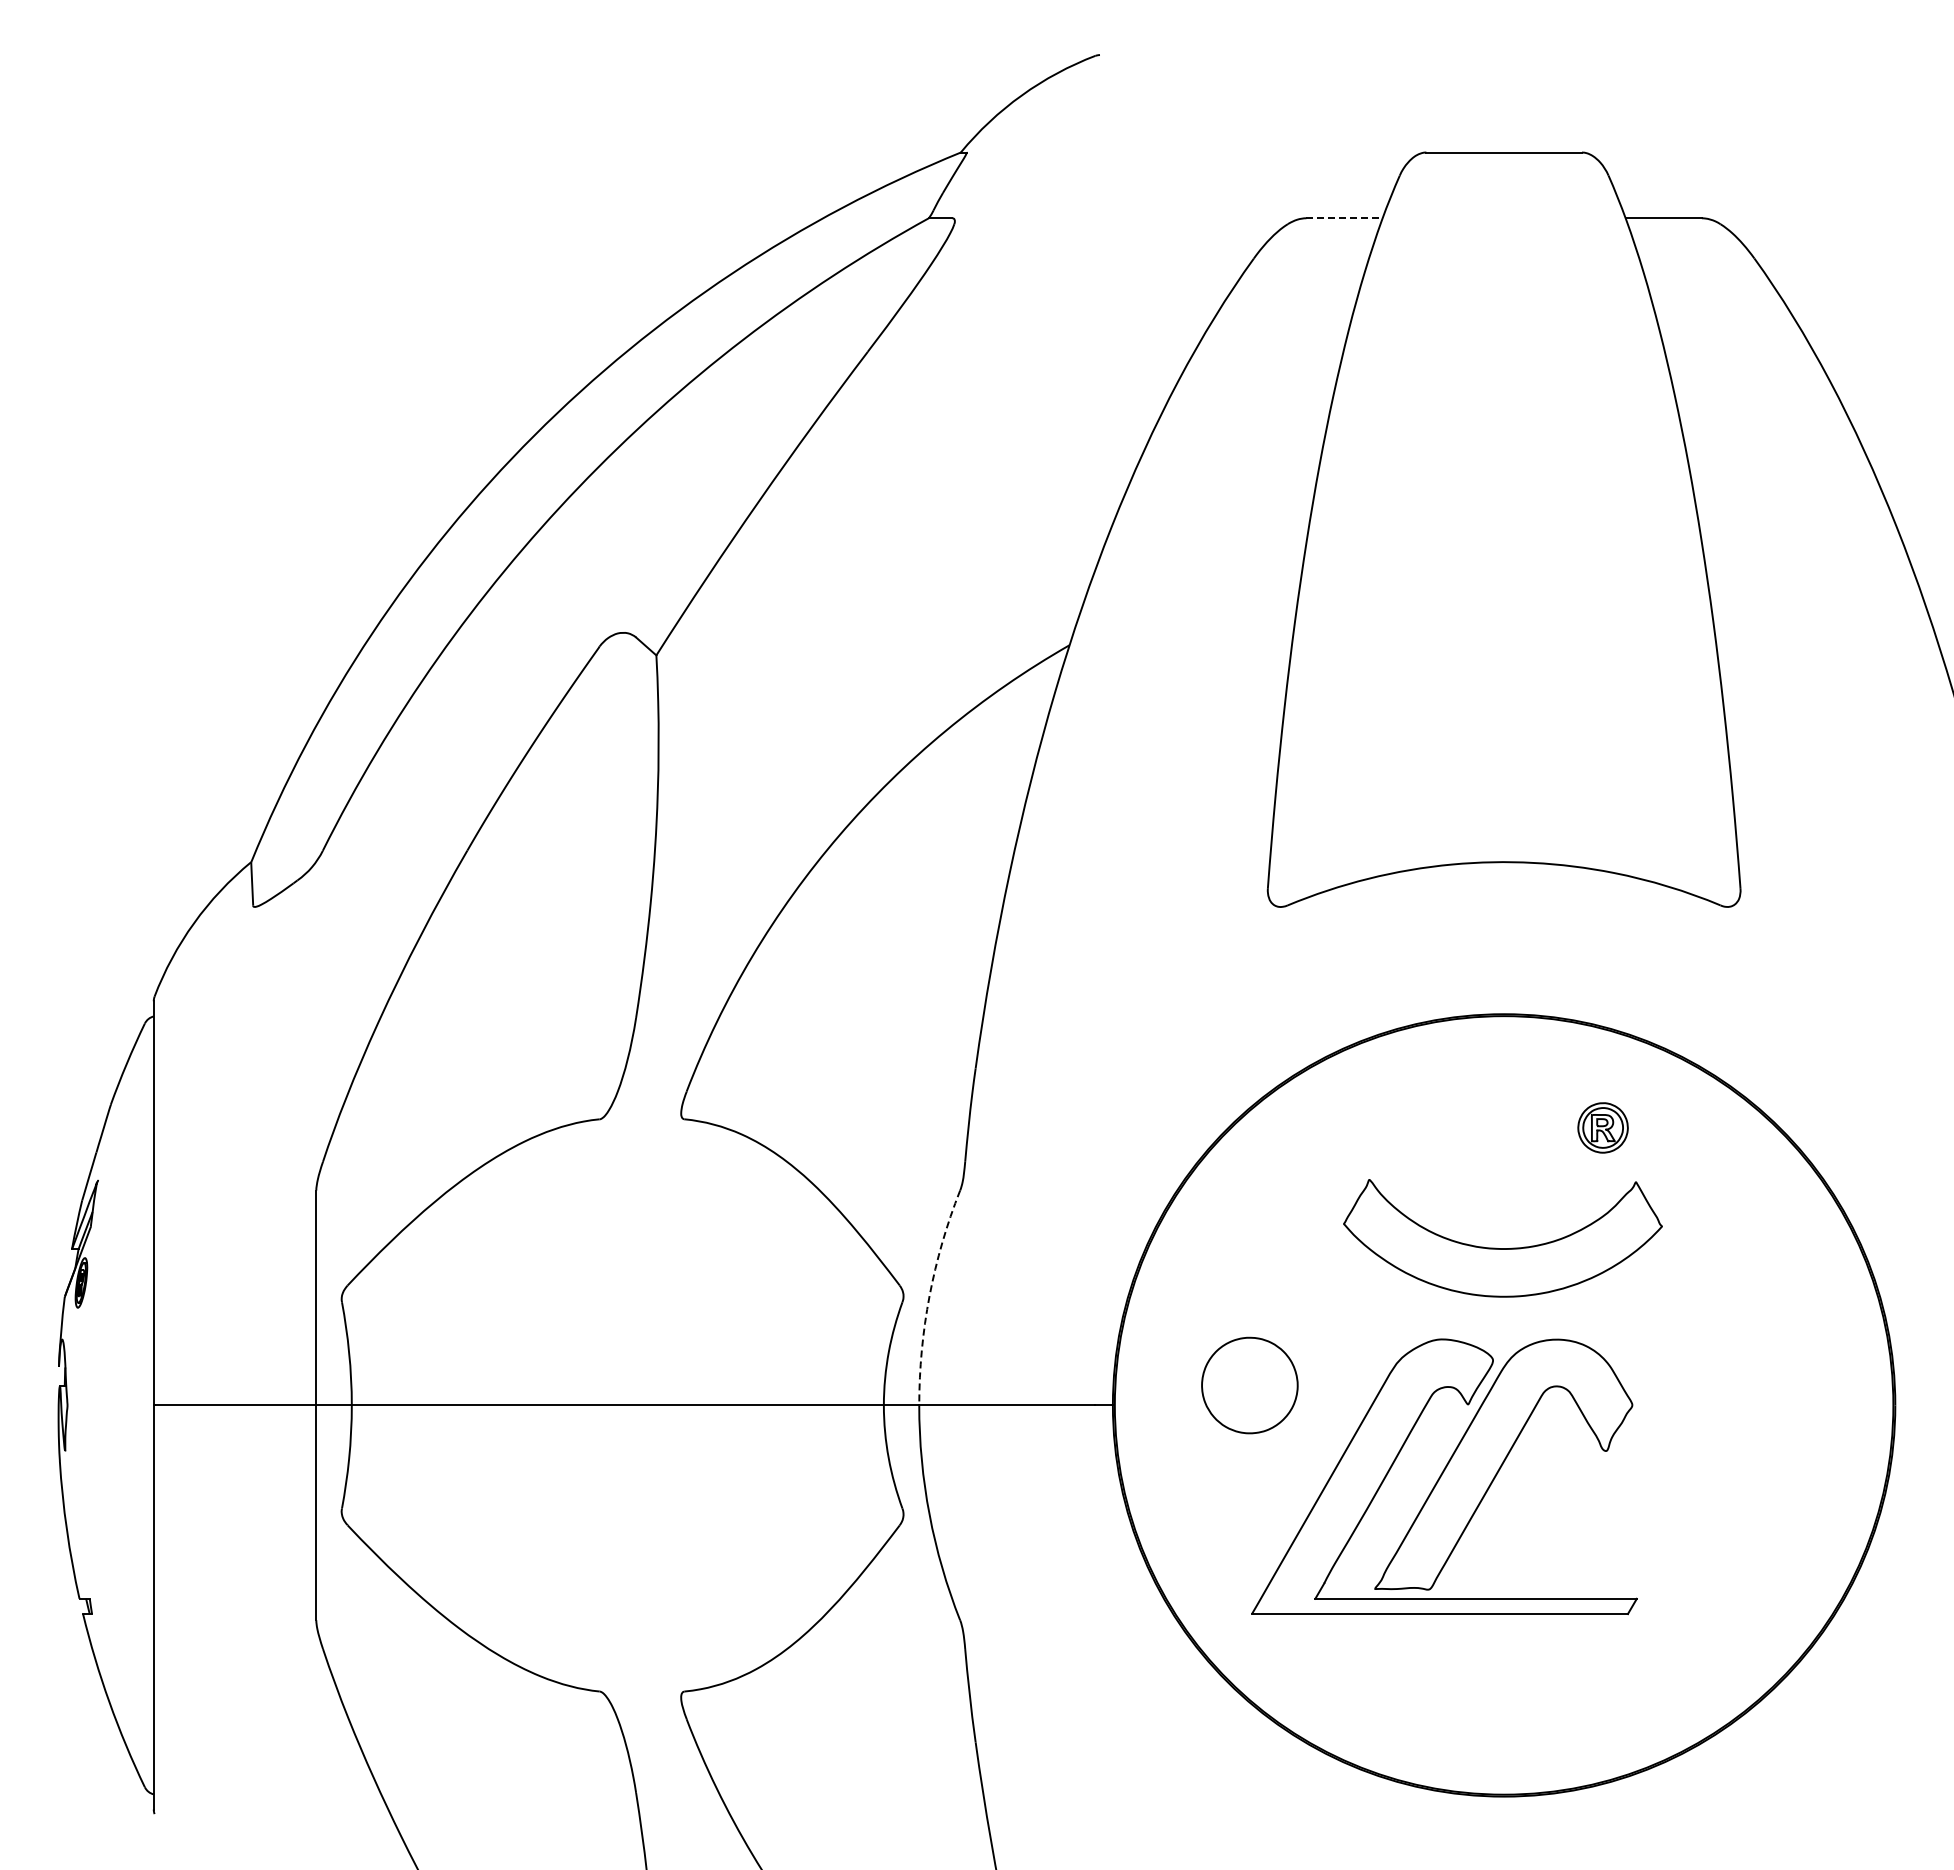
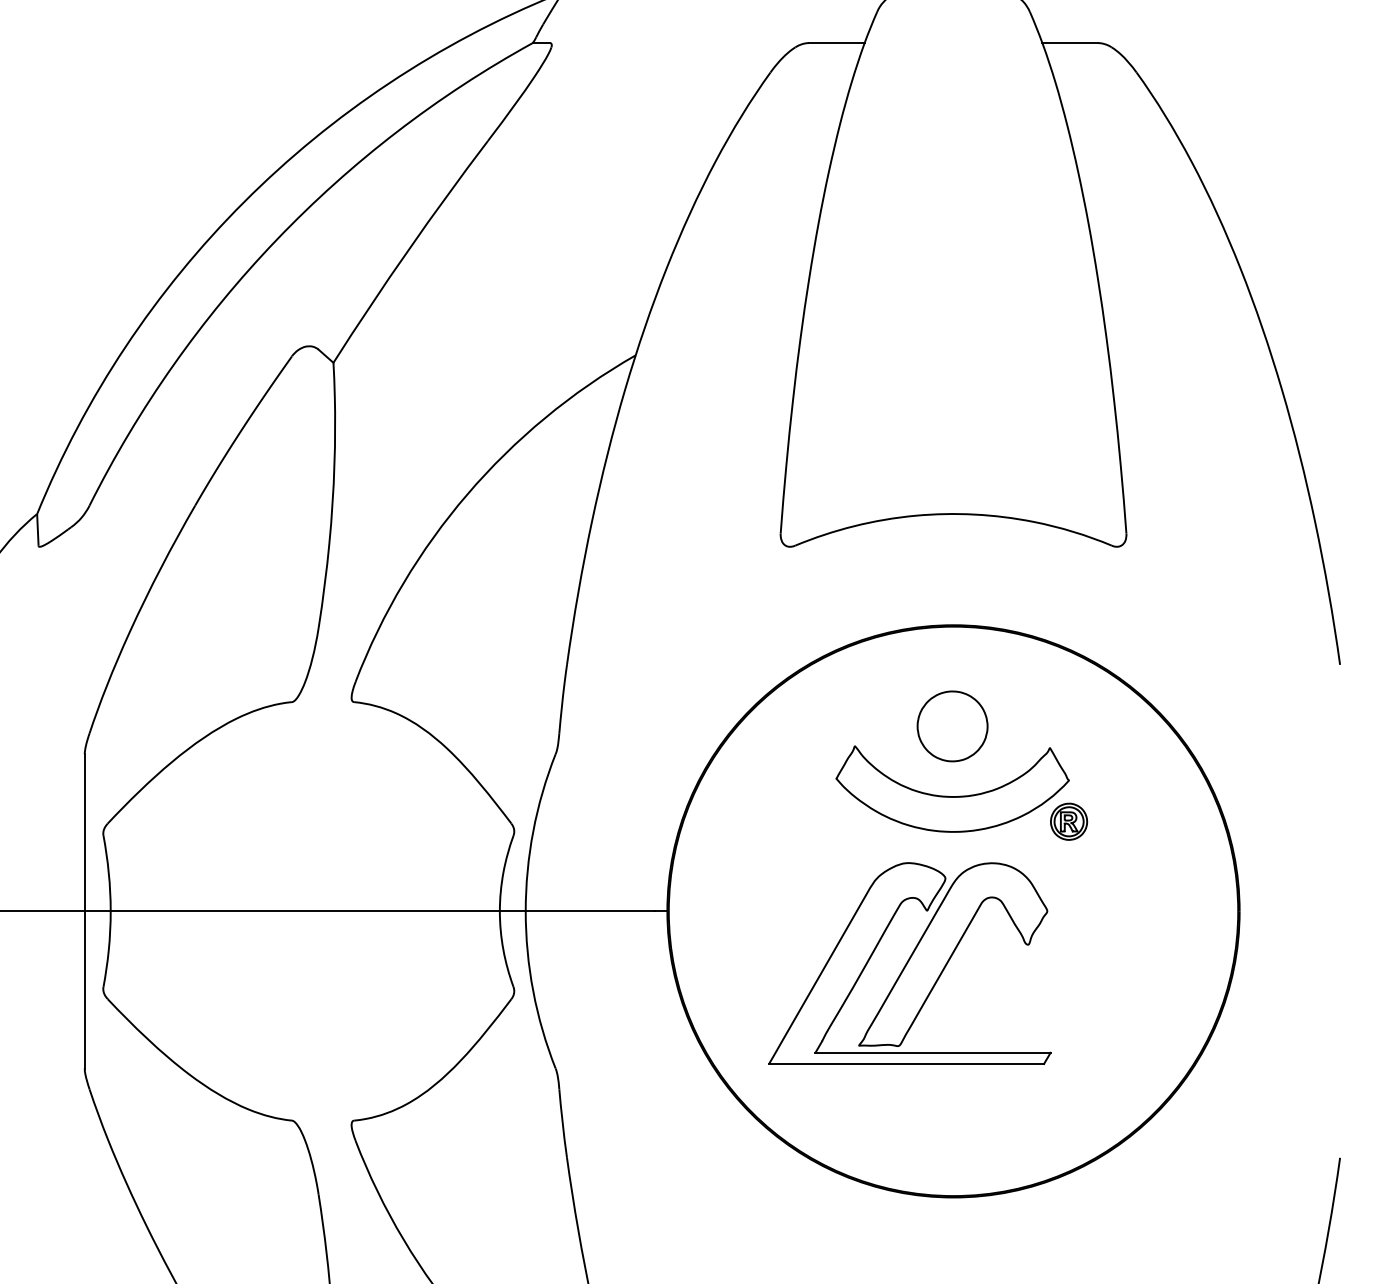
line: (1345, 218) -> (837, 43), dashed -> solid
part: (1602, 1127) -> (1068, 821), moved
arc: (929, 1296) -> (533, 831), dashed -> solid
part: (1249, 1385) -> (952, 726), moved

